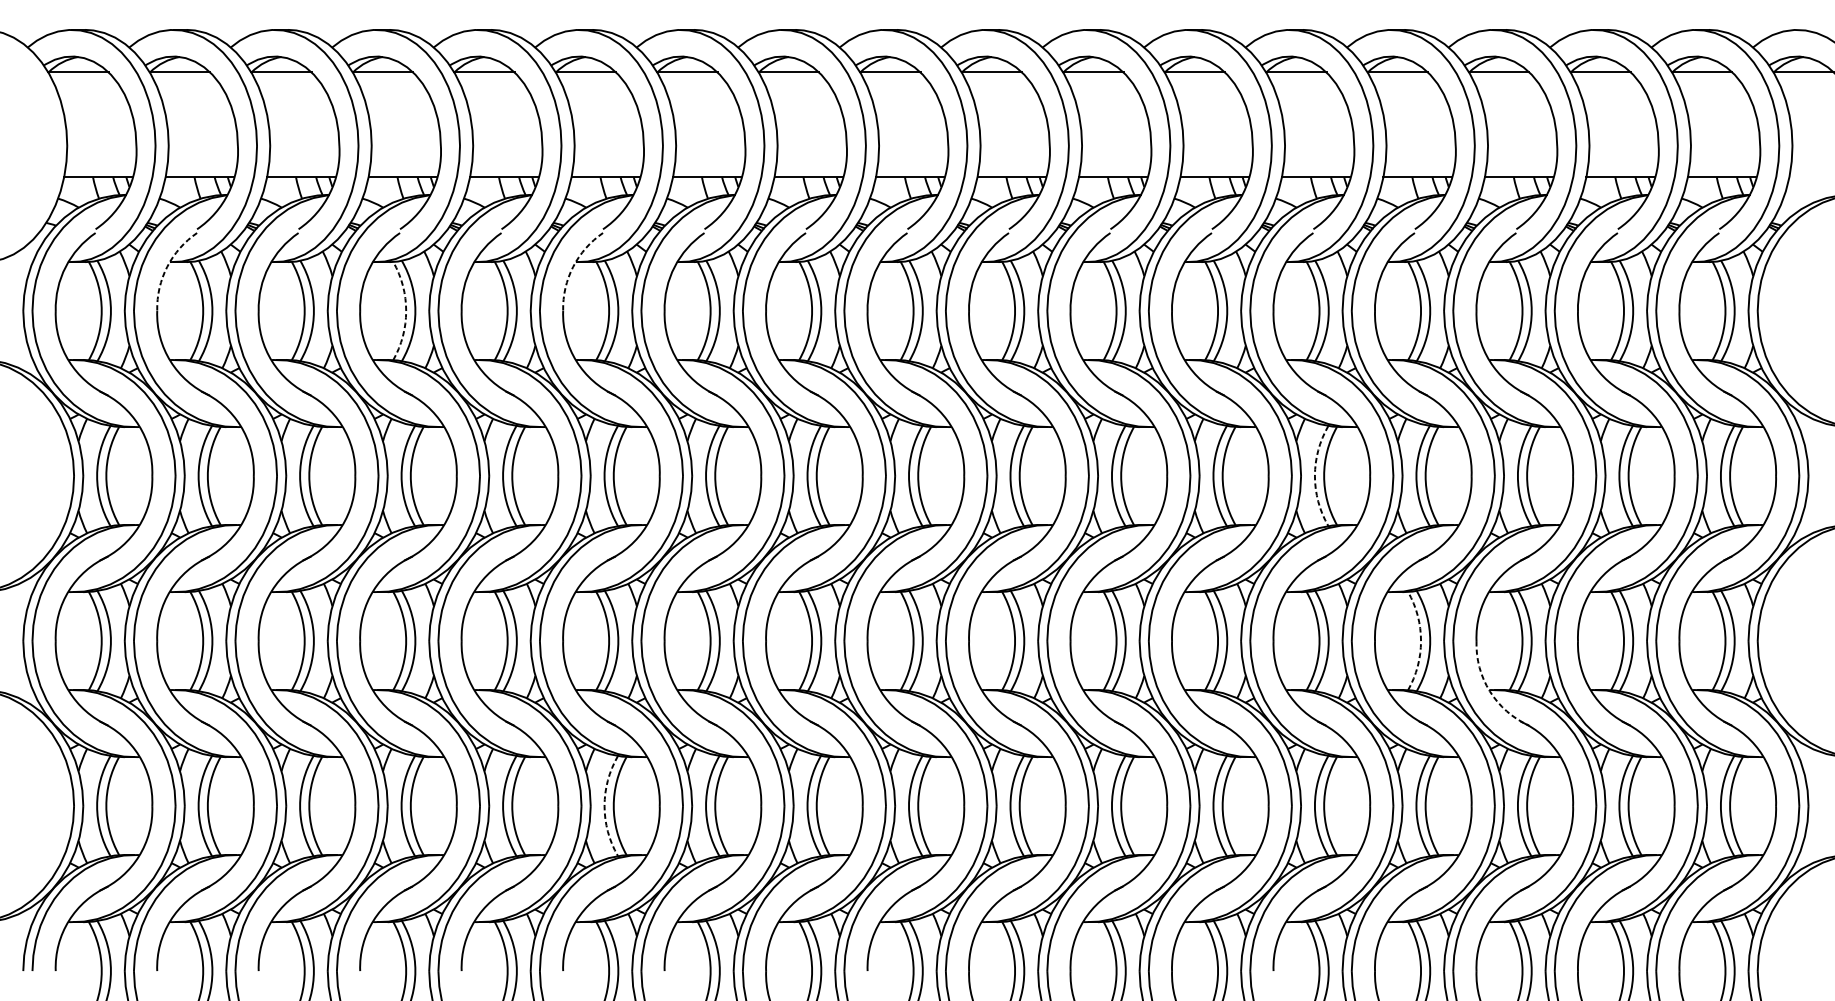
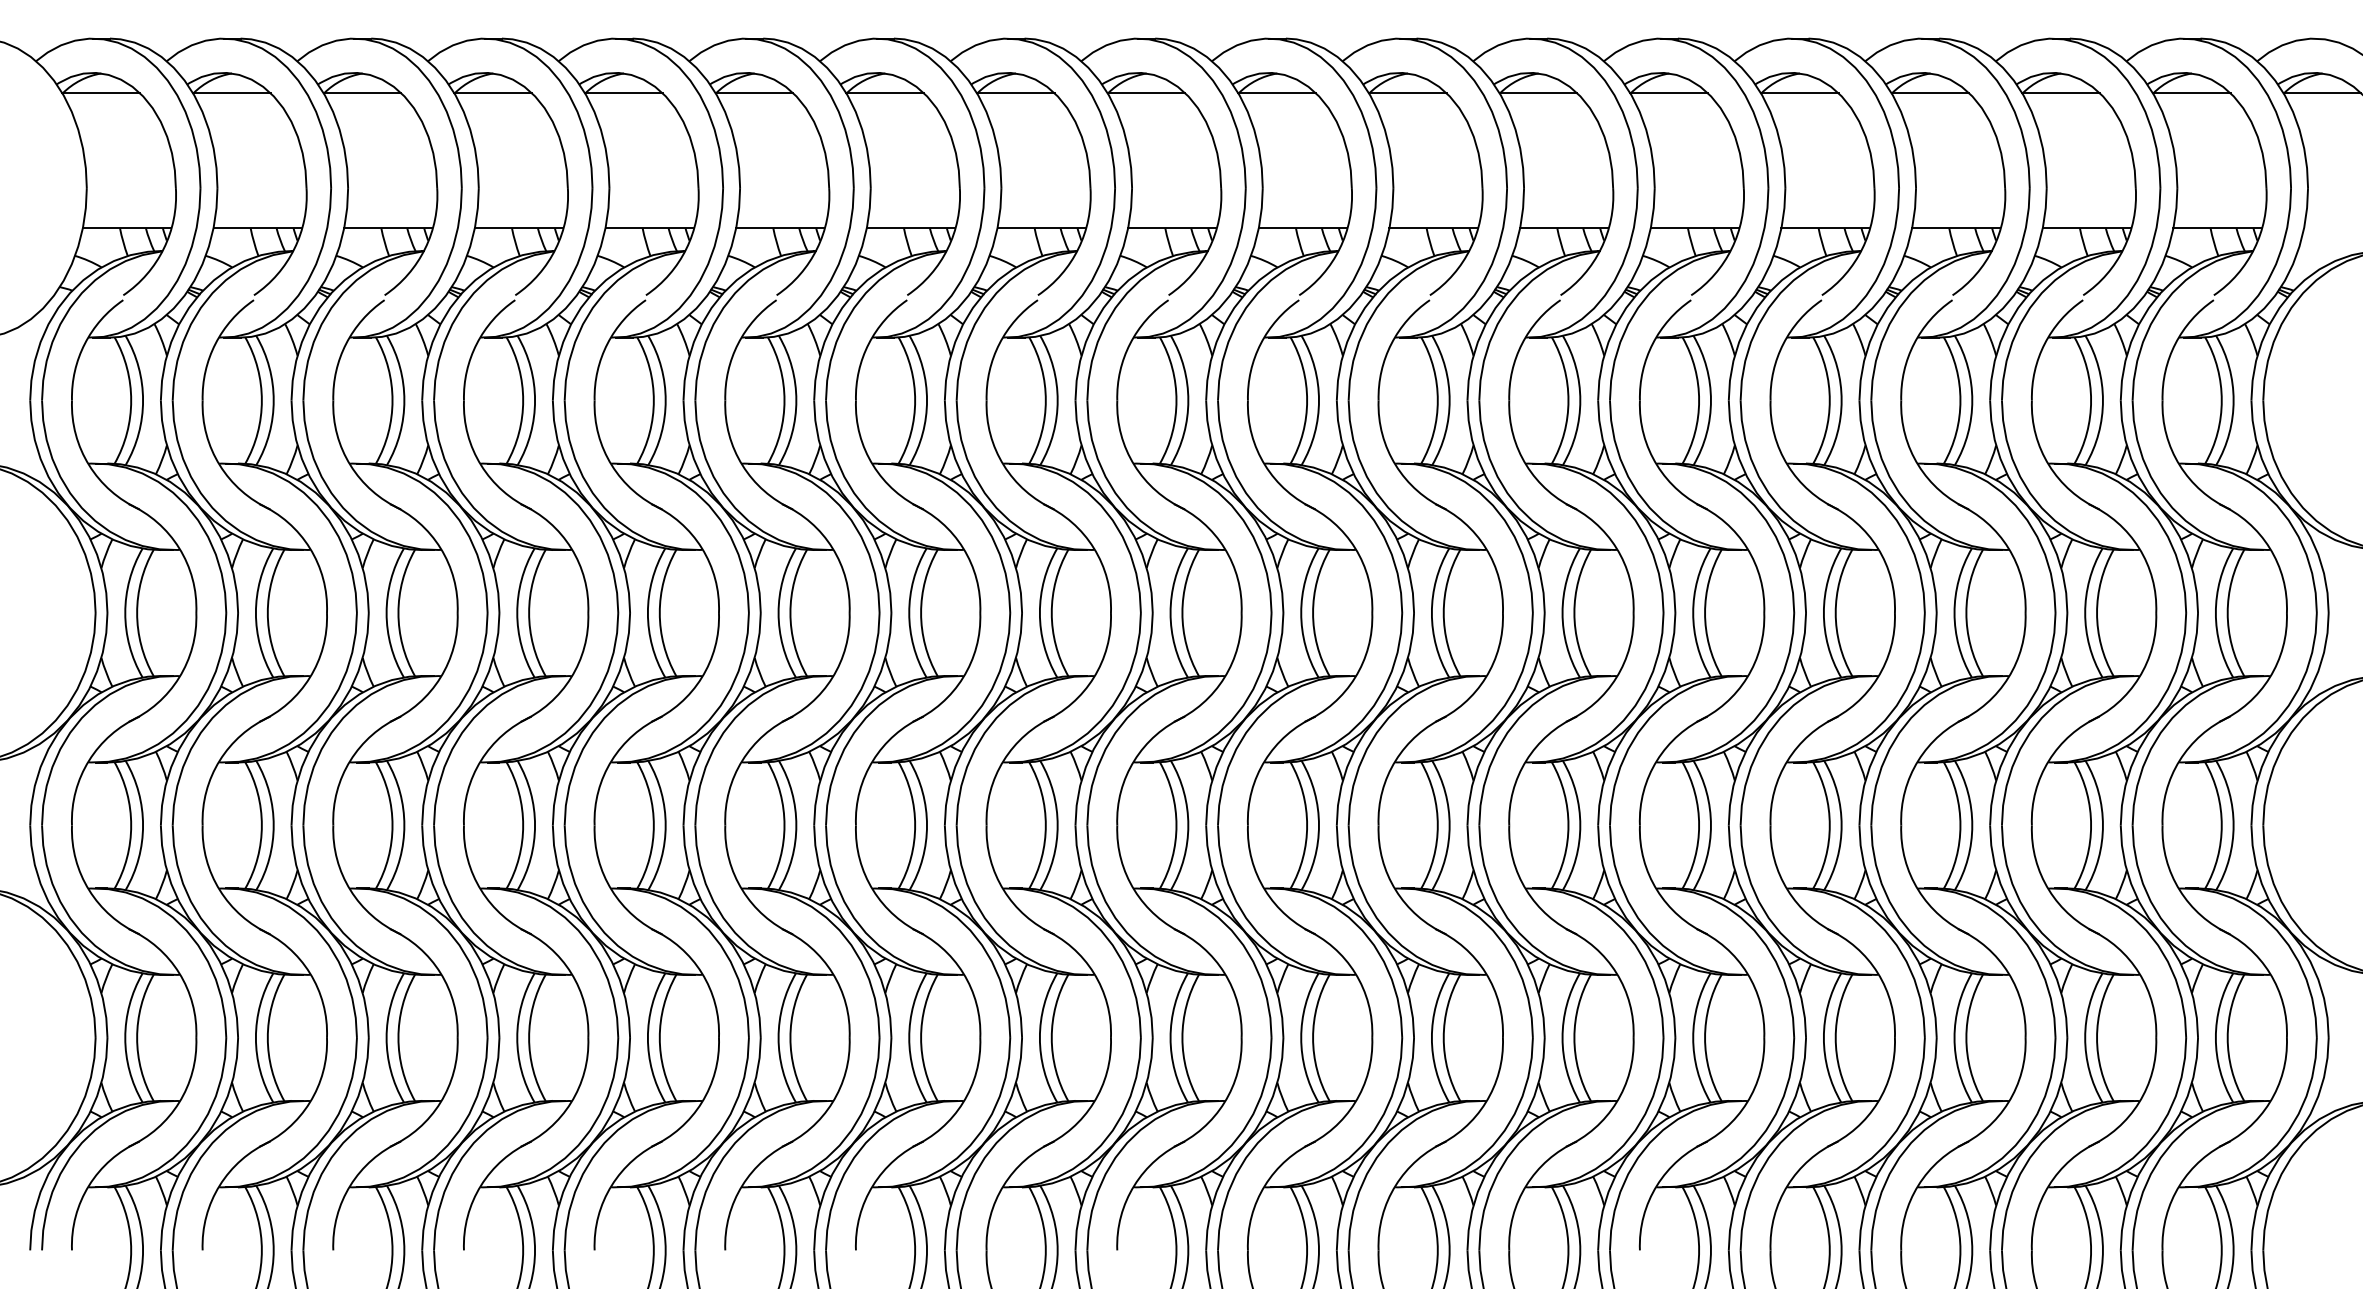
arc: (167, 266) -> (215, 343), dashed -> solid
arc: (573, 266) -> (738, 343), dashed -> solid
arc: (406, 310) -> (523, 400), dashed -> solid
arc: (1315, 476) -> (1693, 613), dashed -> solid
arc: (1420, 641) -> (1829, 825), dashed -> solid
arc: (1489, 691) -> (1918, 890), dashed -> solid
arc: (604, 805) -> (778, 1037), dashed -> solid

